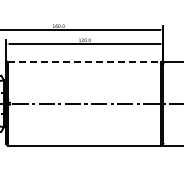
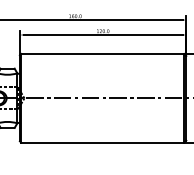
line: (84, 61) -> (102, 53), dashed -> solid

